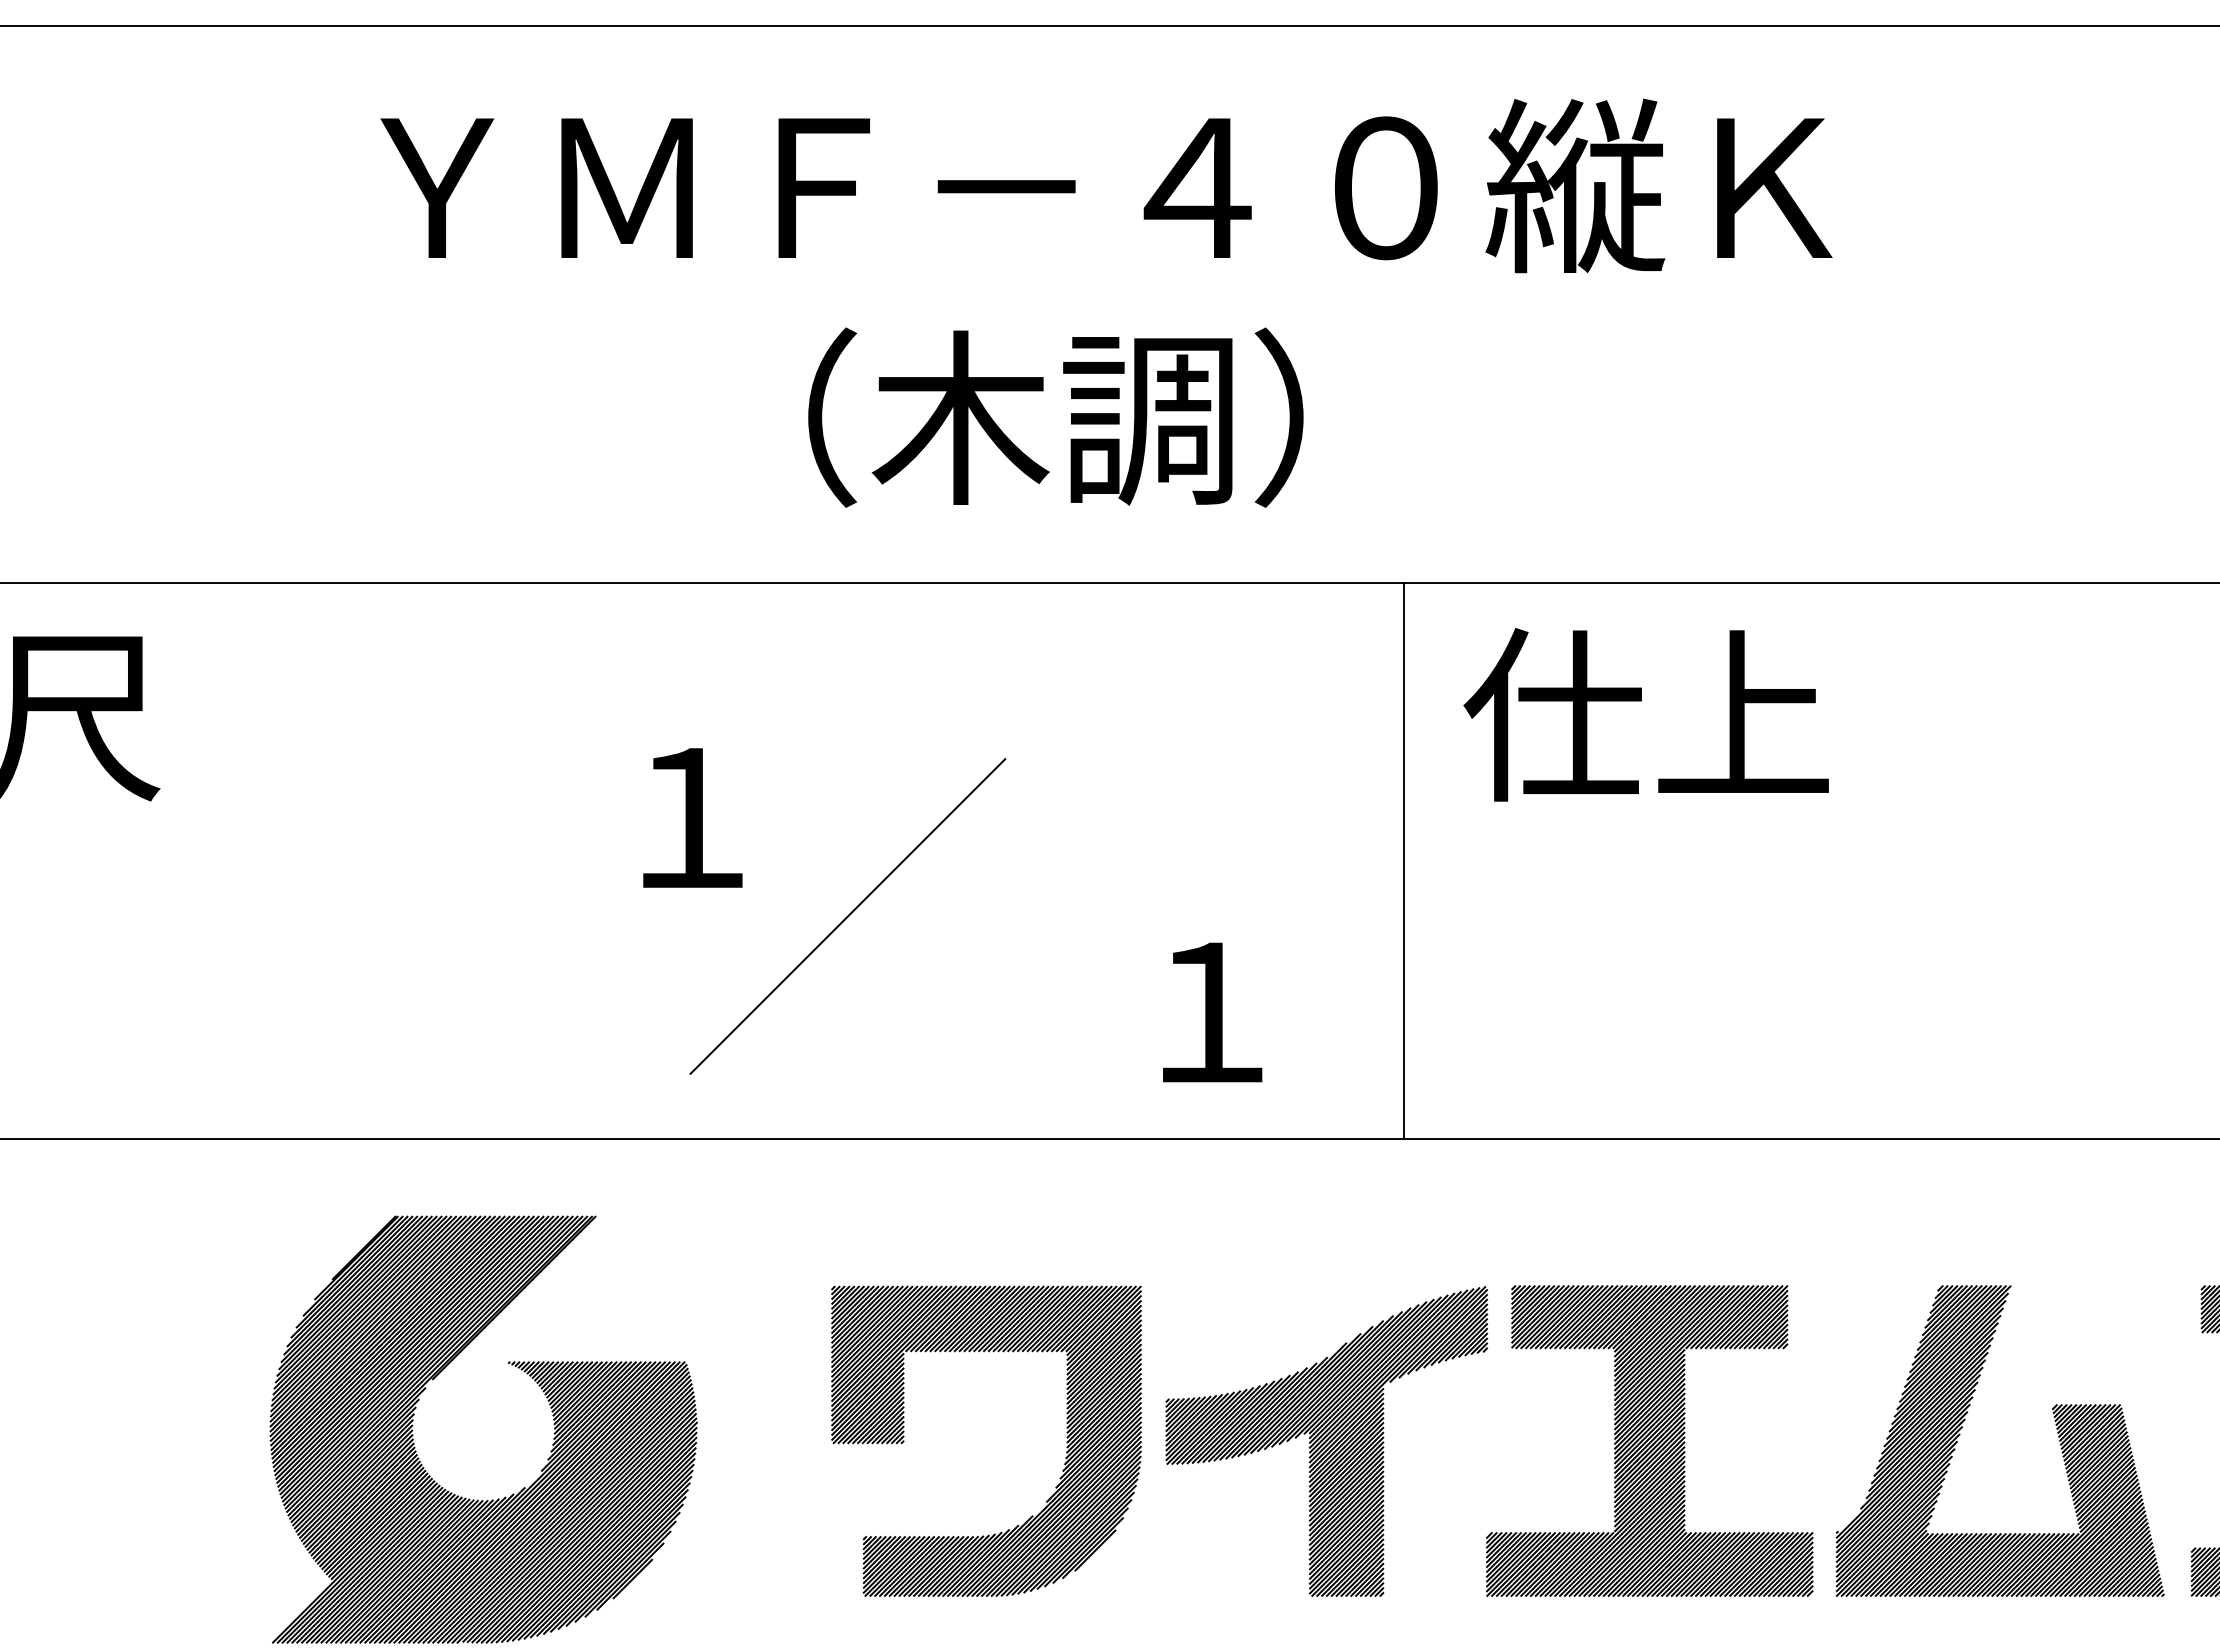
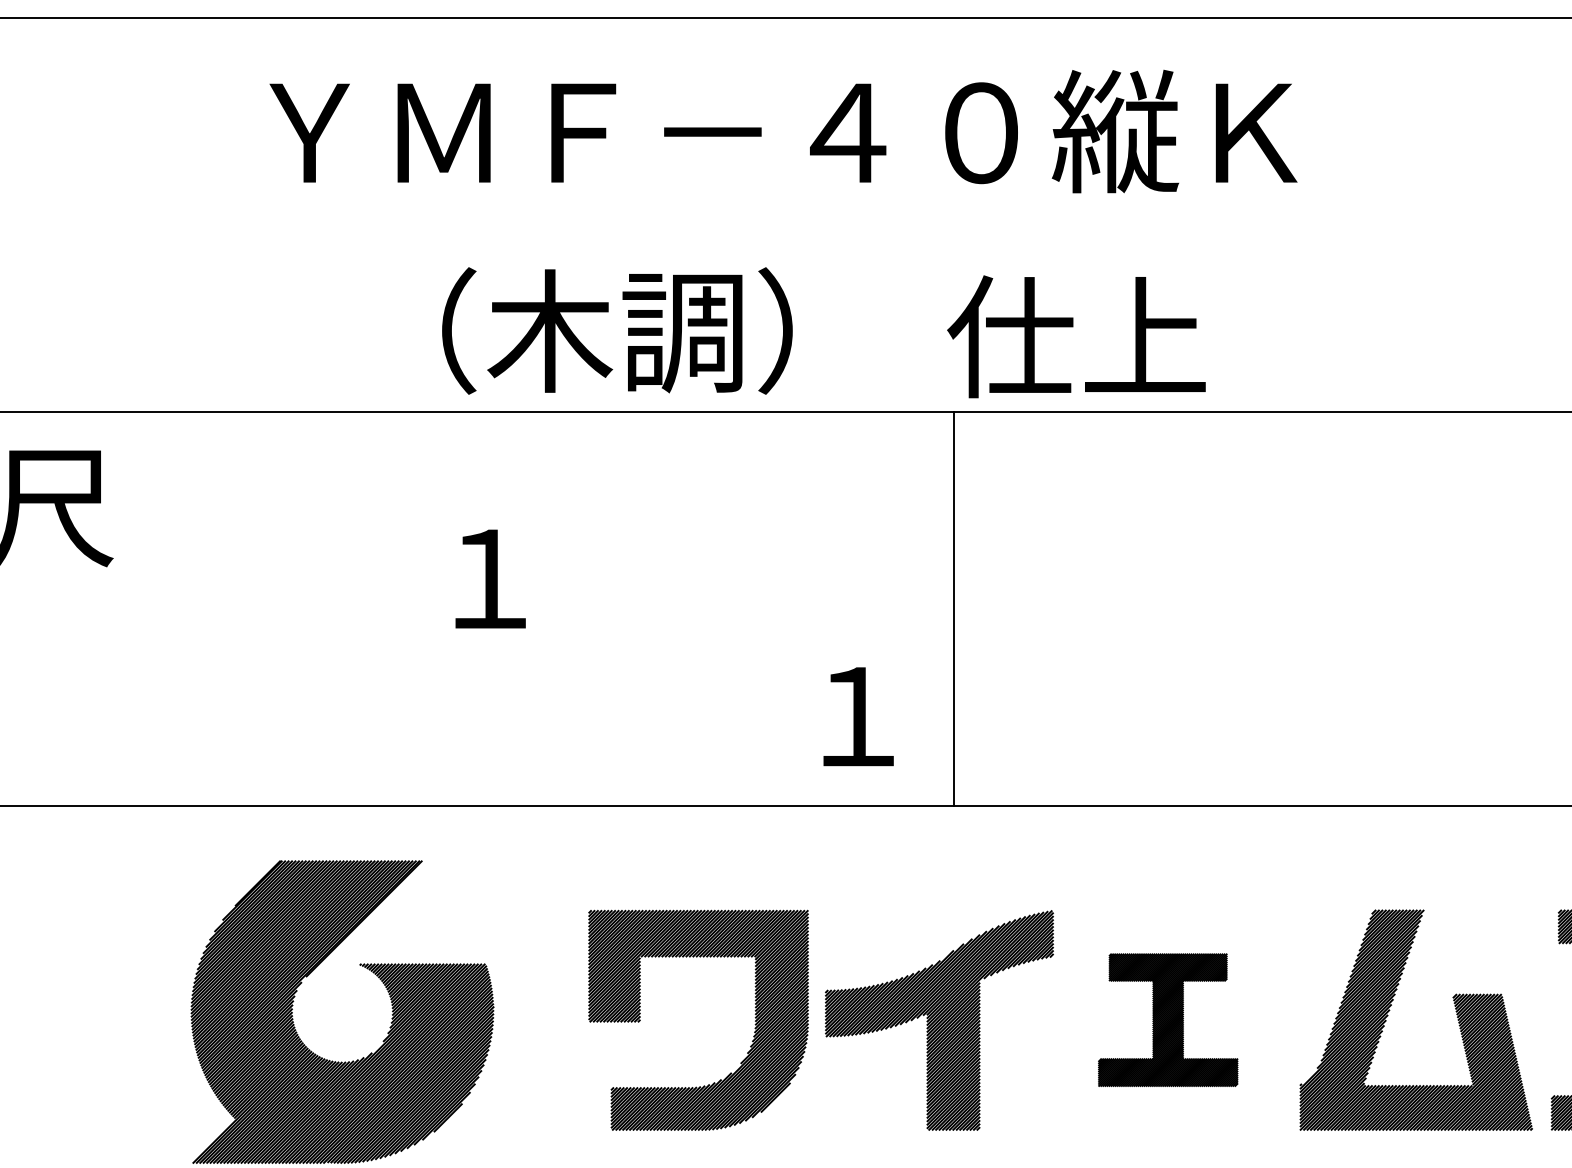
text: (1055, 417) -> (617, 330), moved
text: (1645, 714) -> (1075, 336), moved
line: (1404, 860) -> (954, 609), moved
line: (847, 916) -> (600, 648), removed
part: (1649, 1440) -> (1167, 1019), size x0.6

